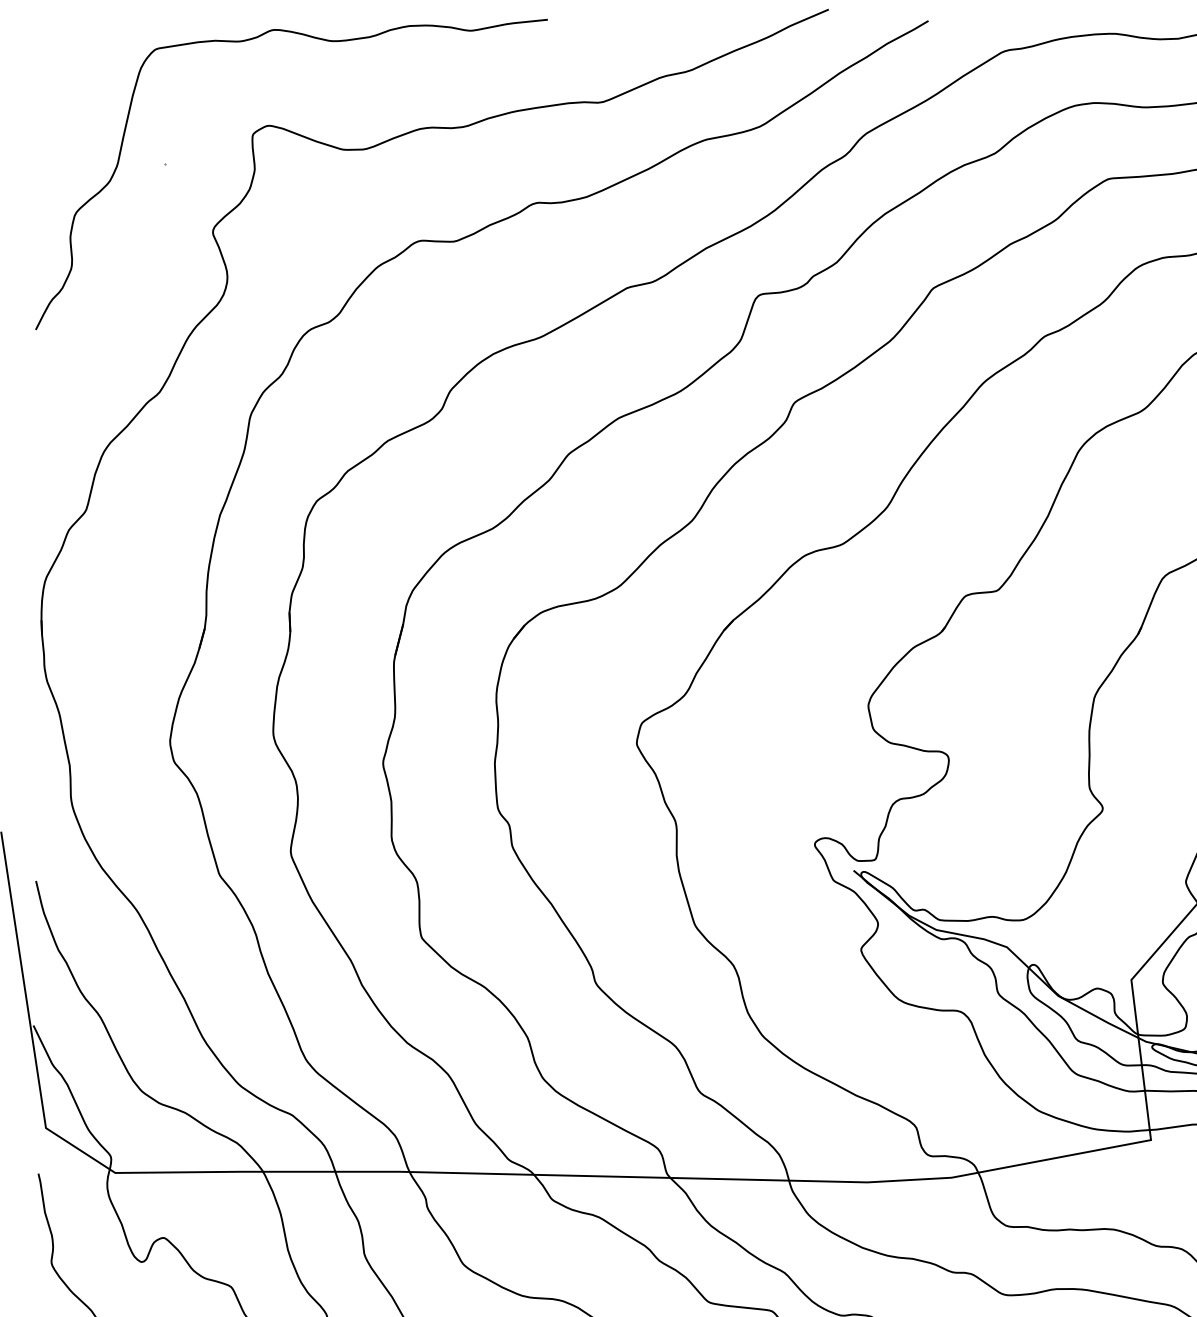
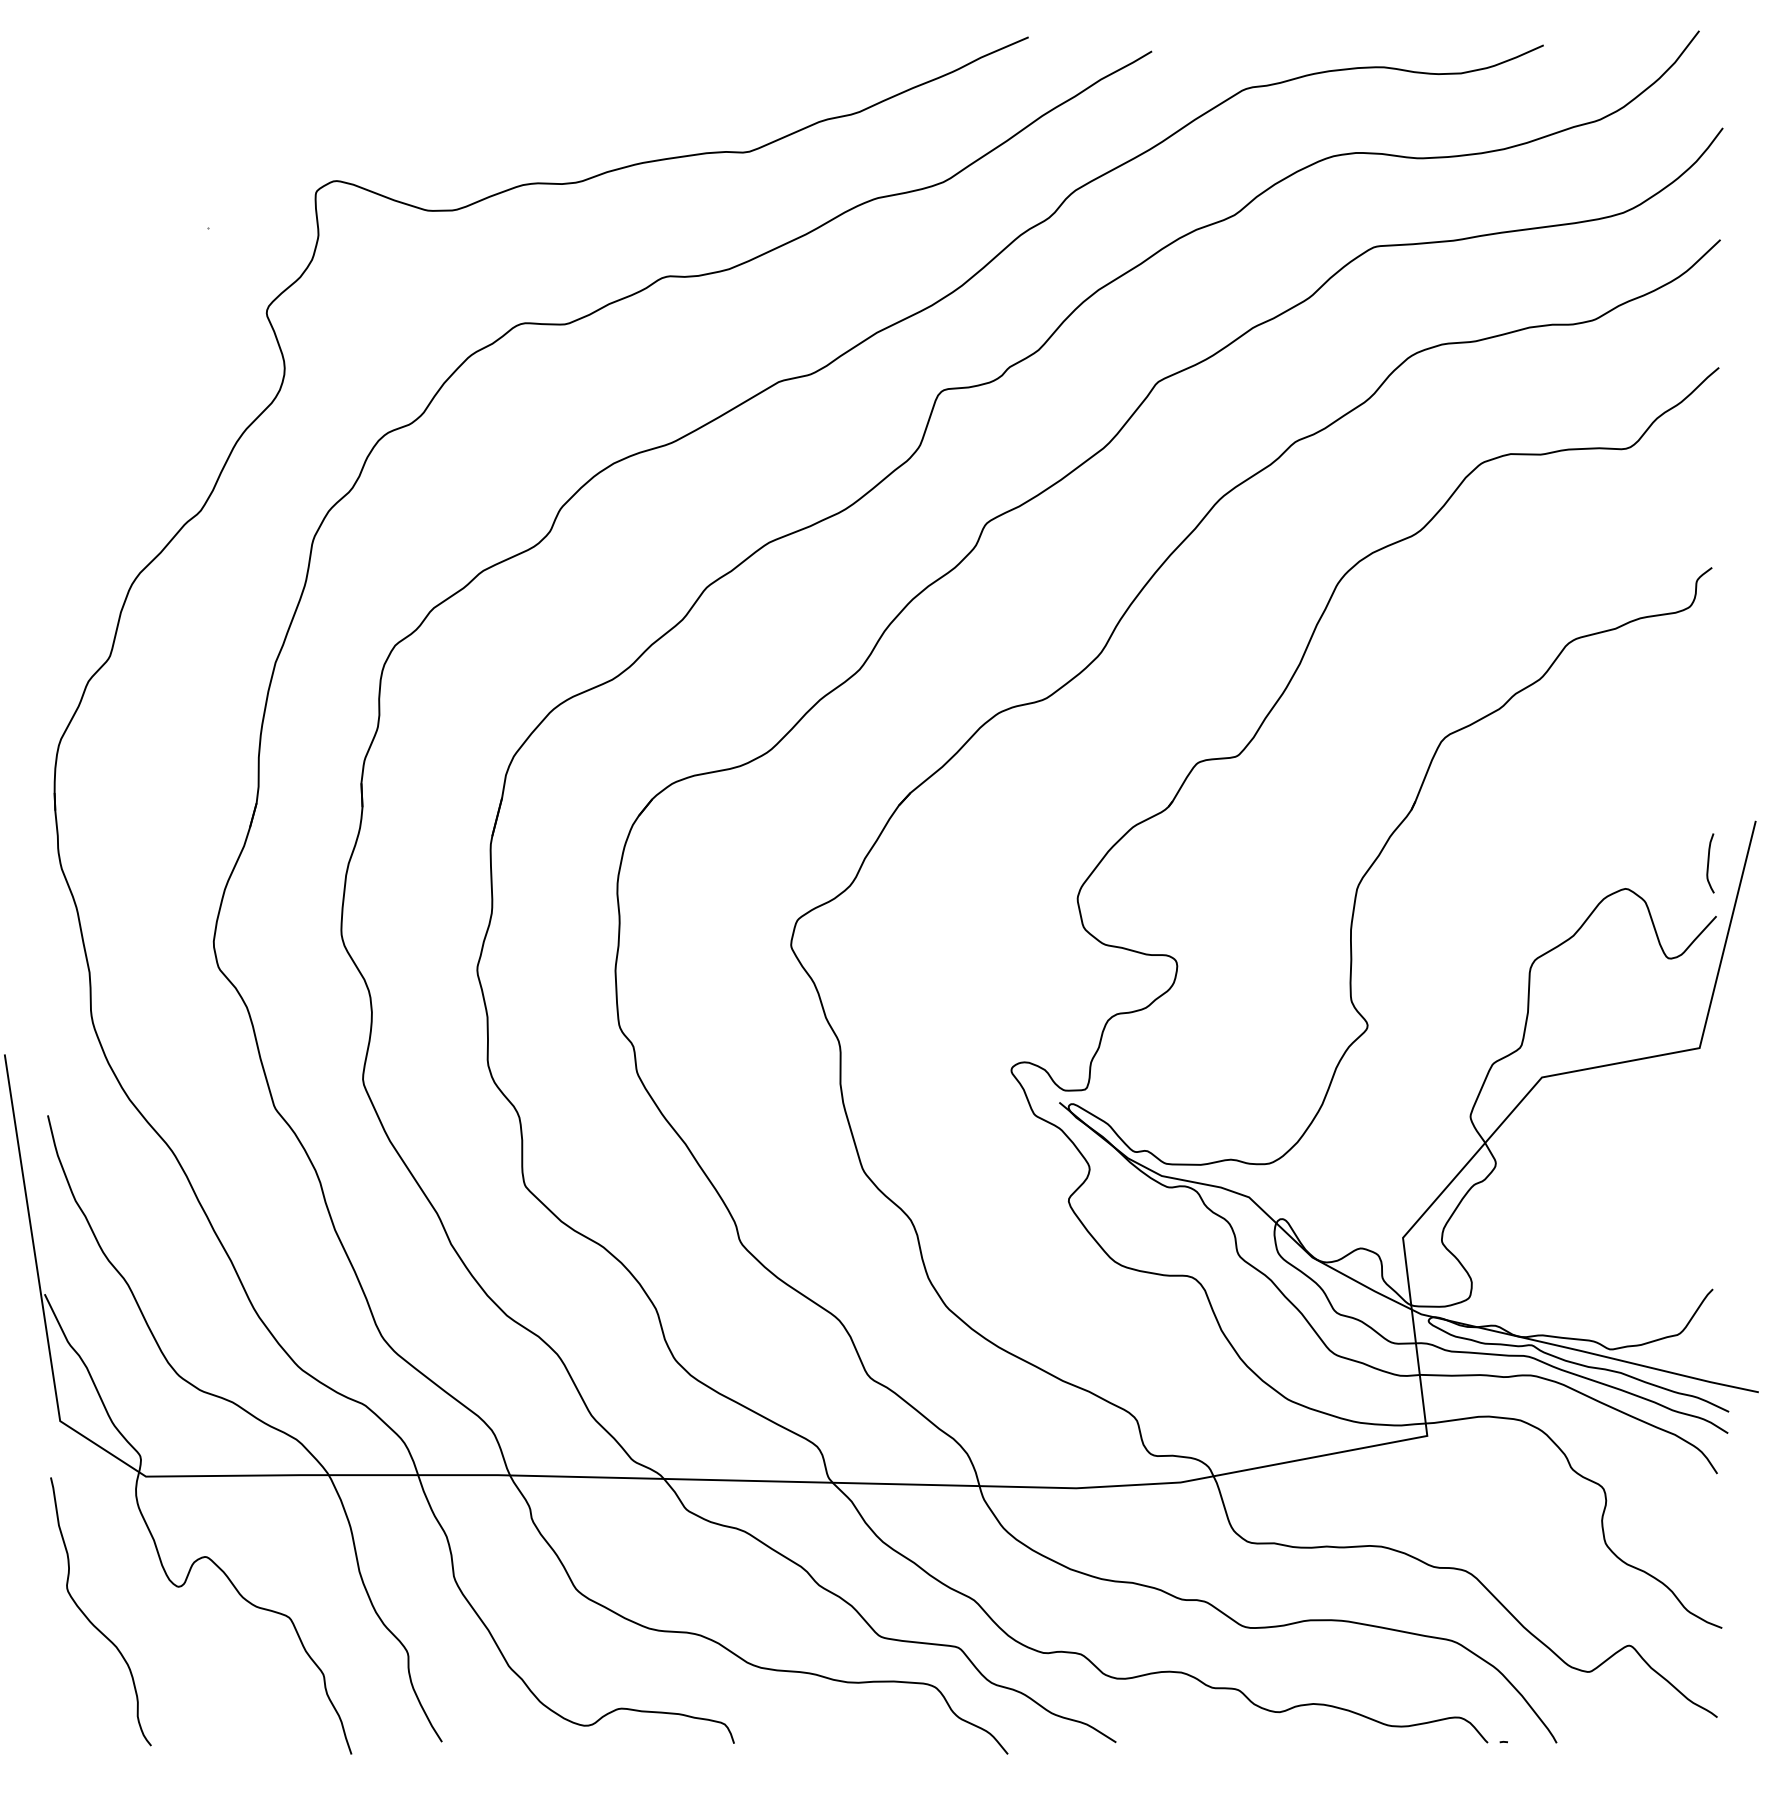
curve: (322, 40) -> (402, 75), removed

